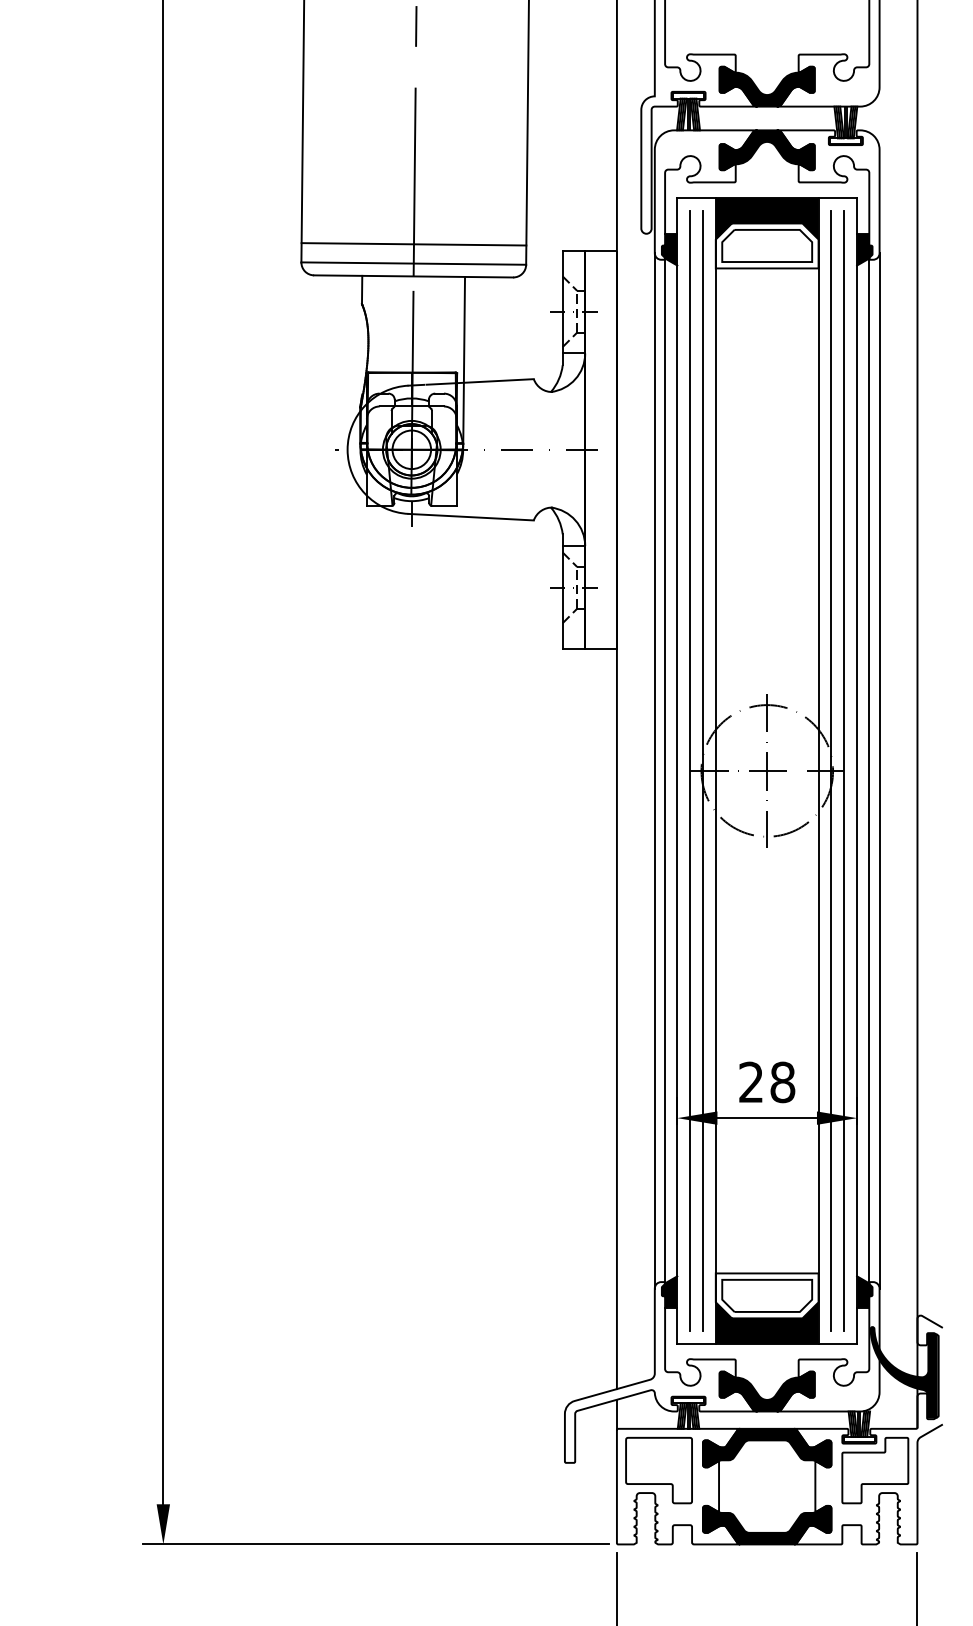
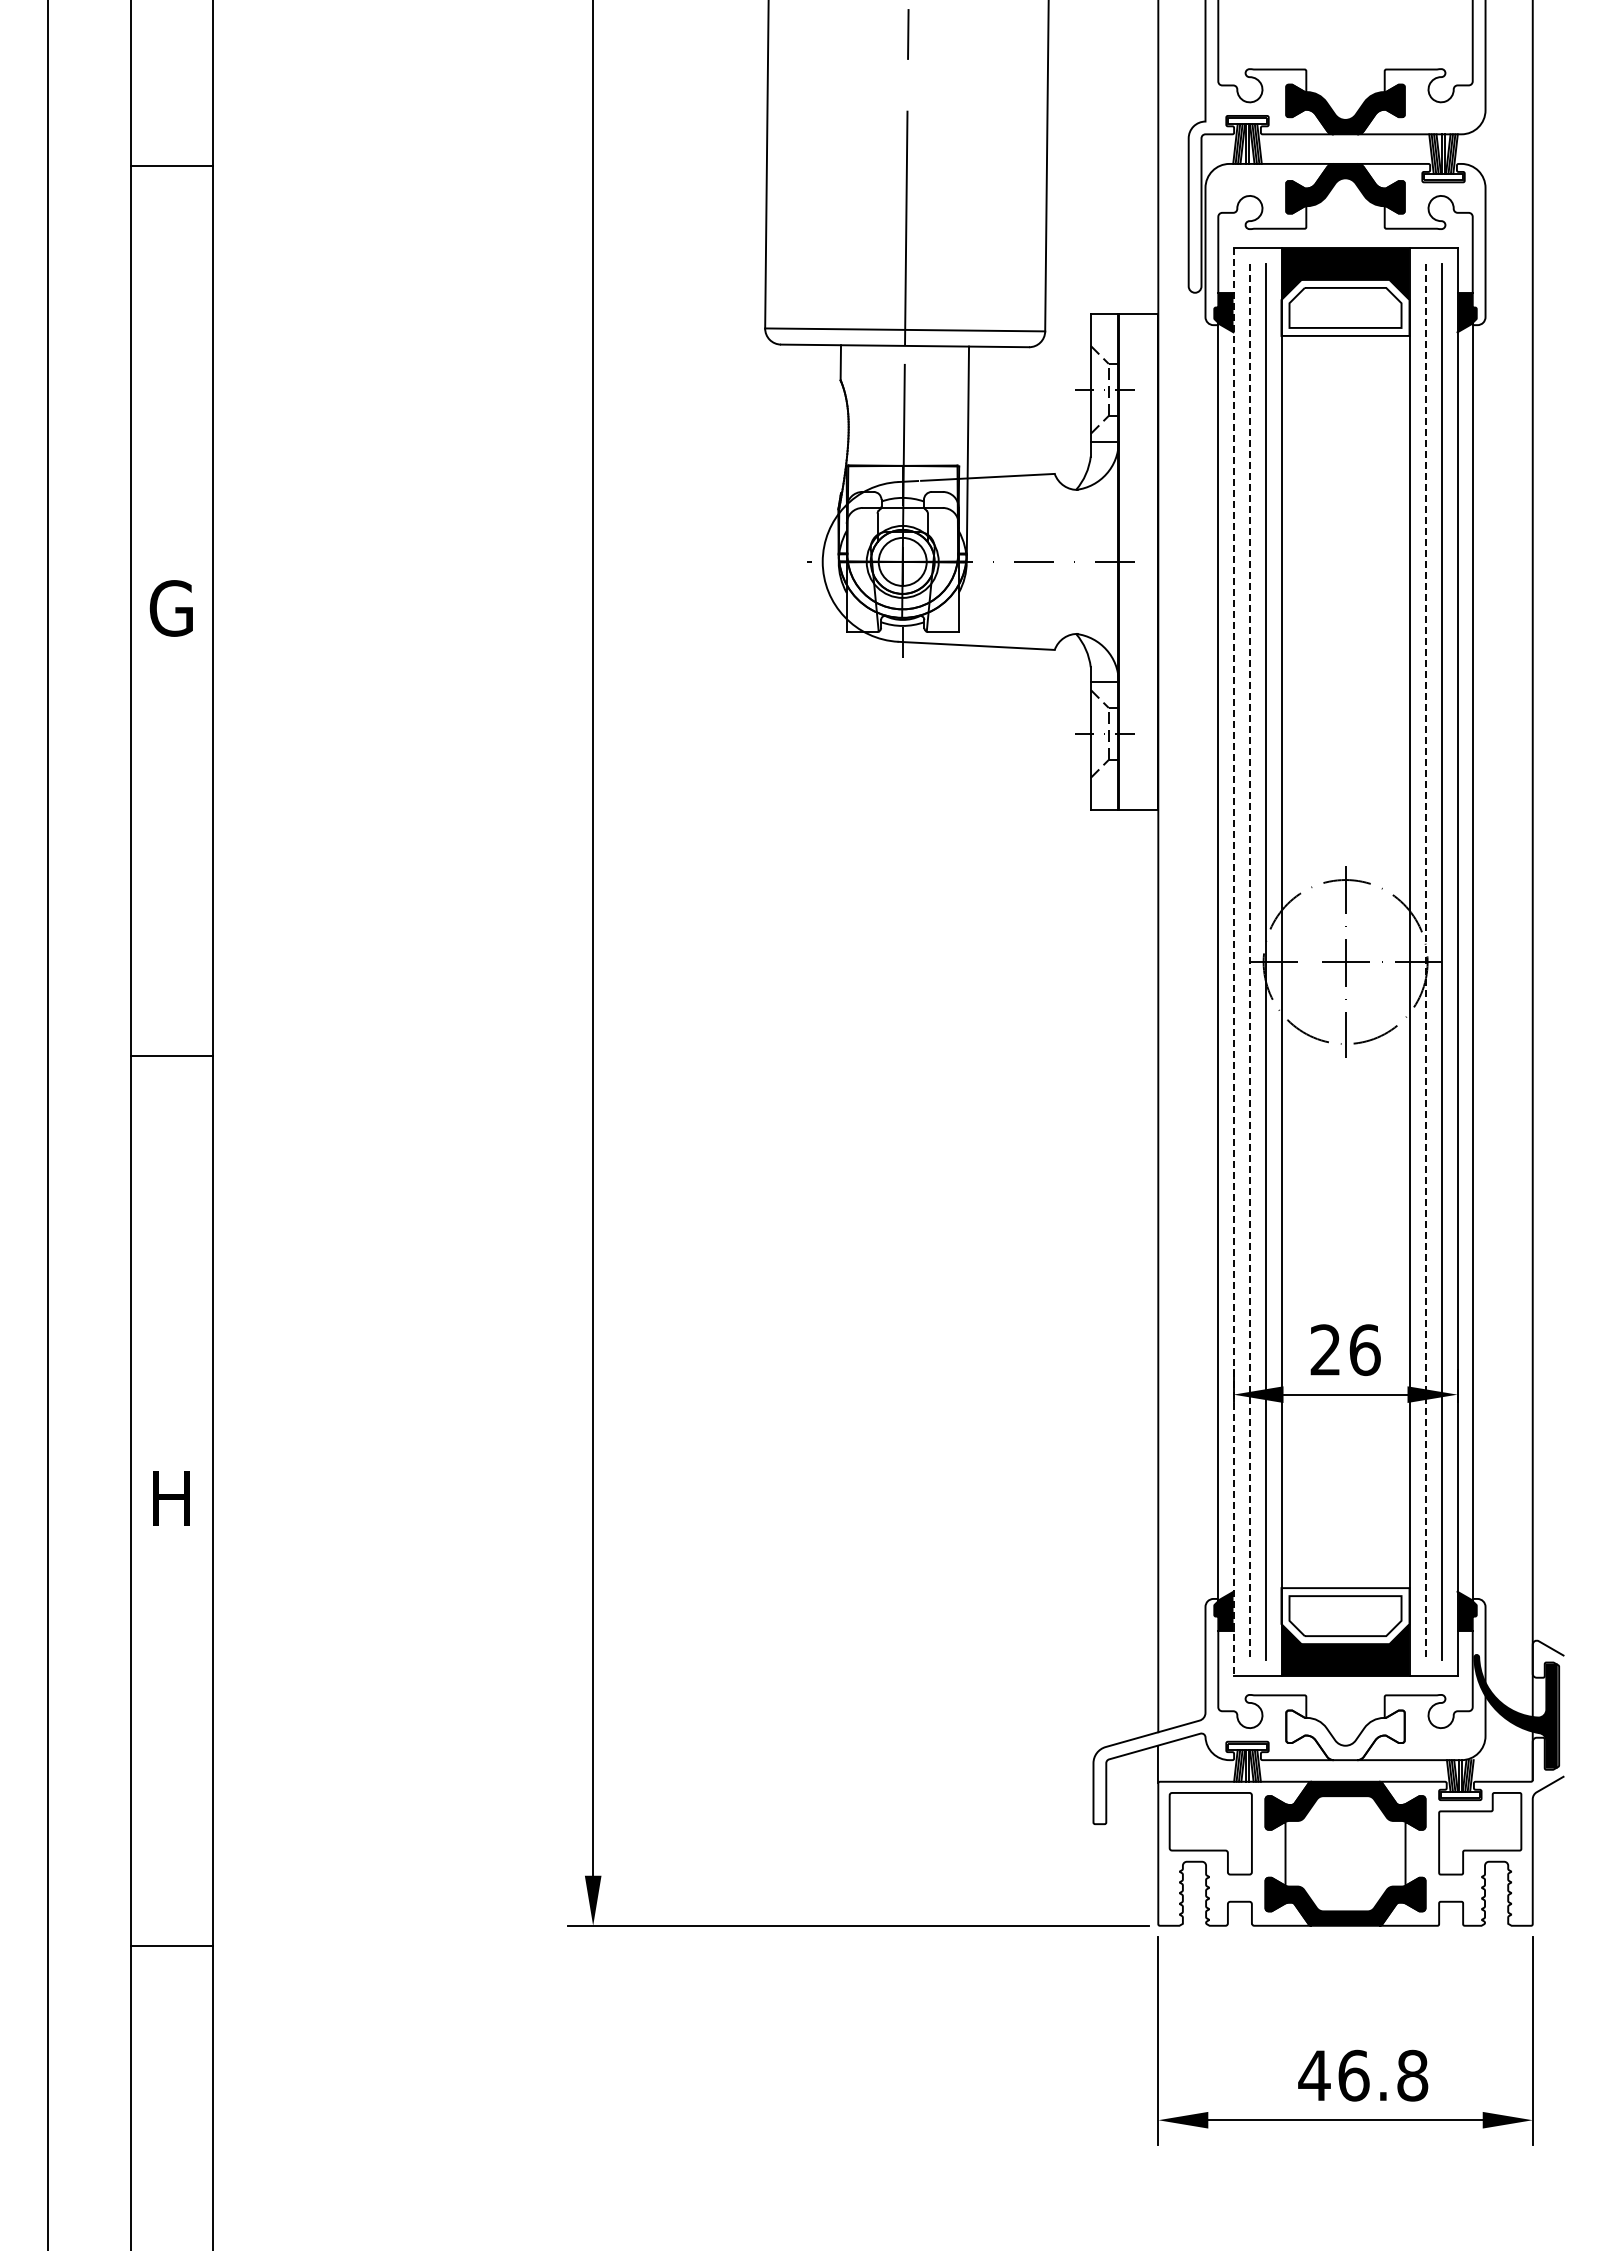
line: (414, 243) -> (905, 305), removed
line: (654, 770) -> (1205, 961), removed
line: (879, 770) -> (1485, 961), removed
line: (677, 771) -> (1233, 962), solid -> dashed
line: (690, 771) -> (1249, 962), solid -> dashed
line: (831, 771) -> (1425, 962), solid -> dashed
text: (782, 1081) -> (1364, 1349), 28 -> 26
fill: (767, 1391) -> (1345, 1735), removed

